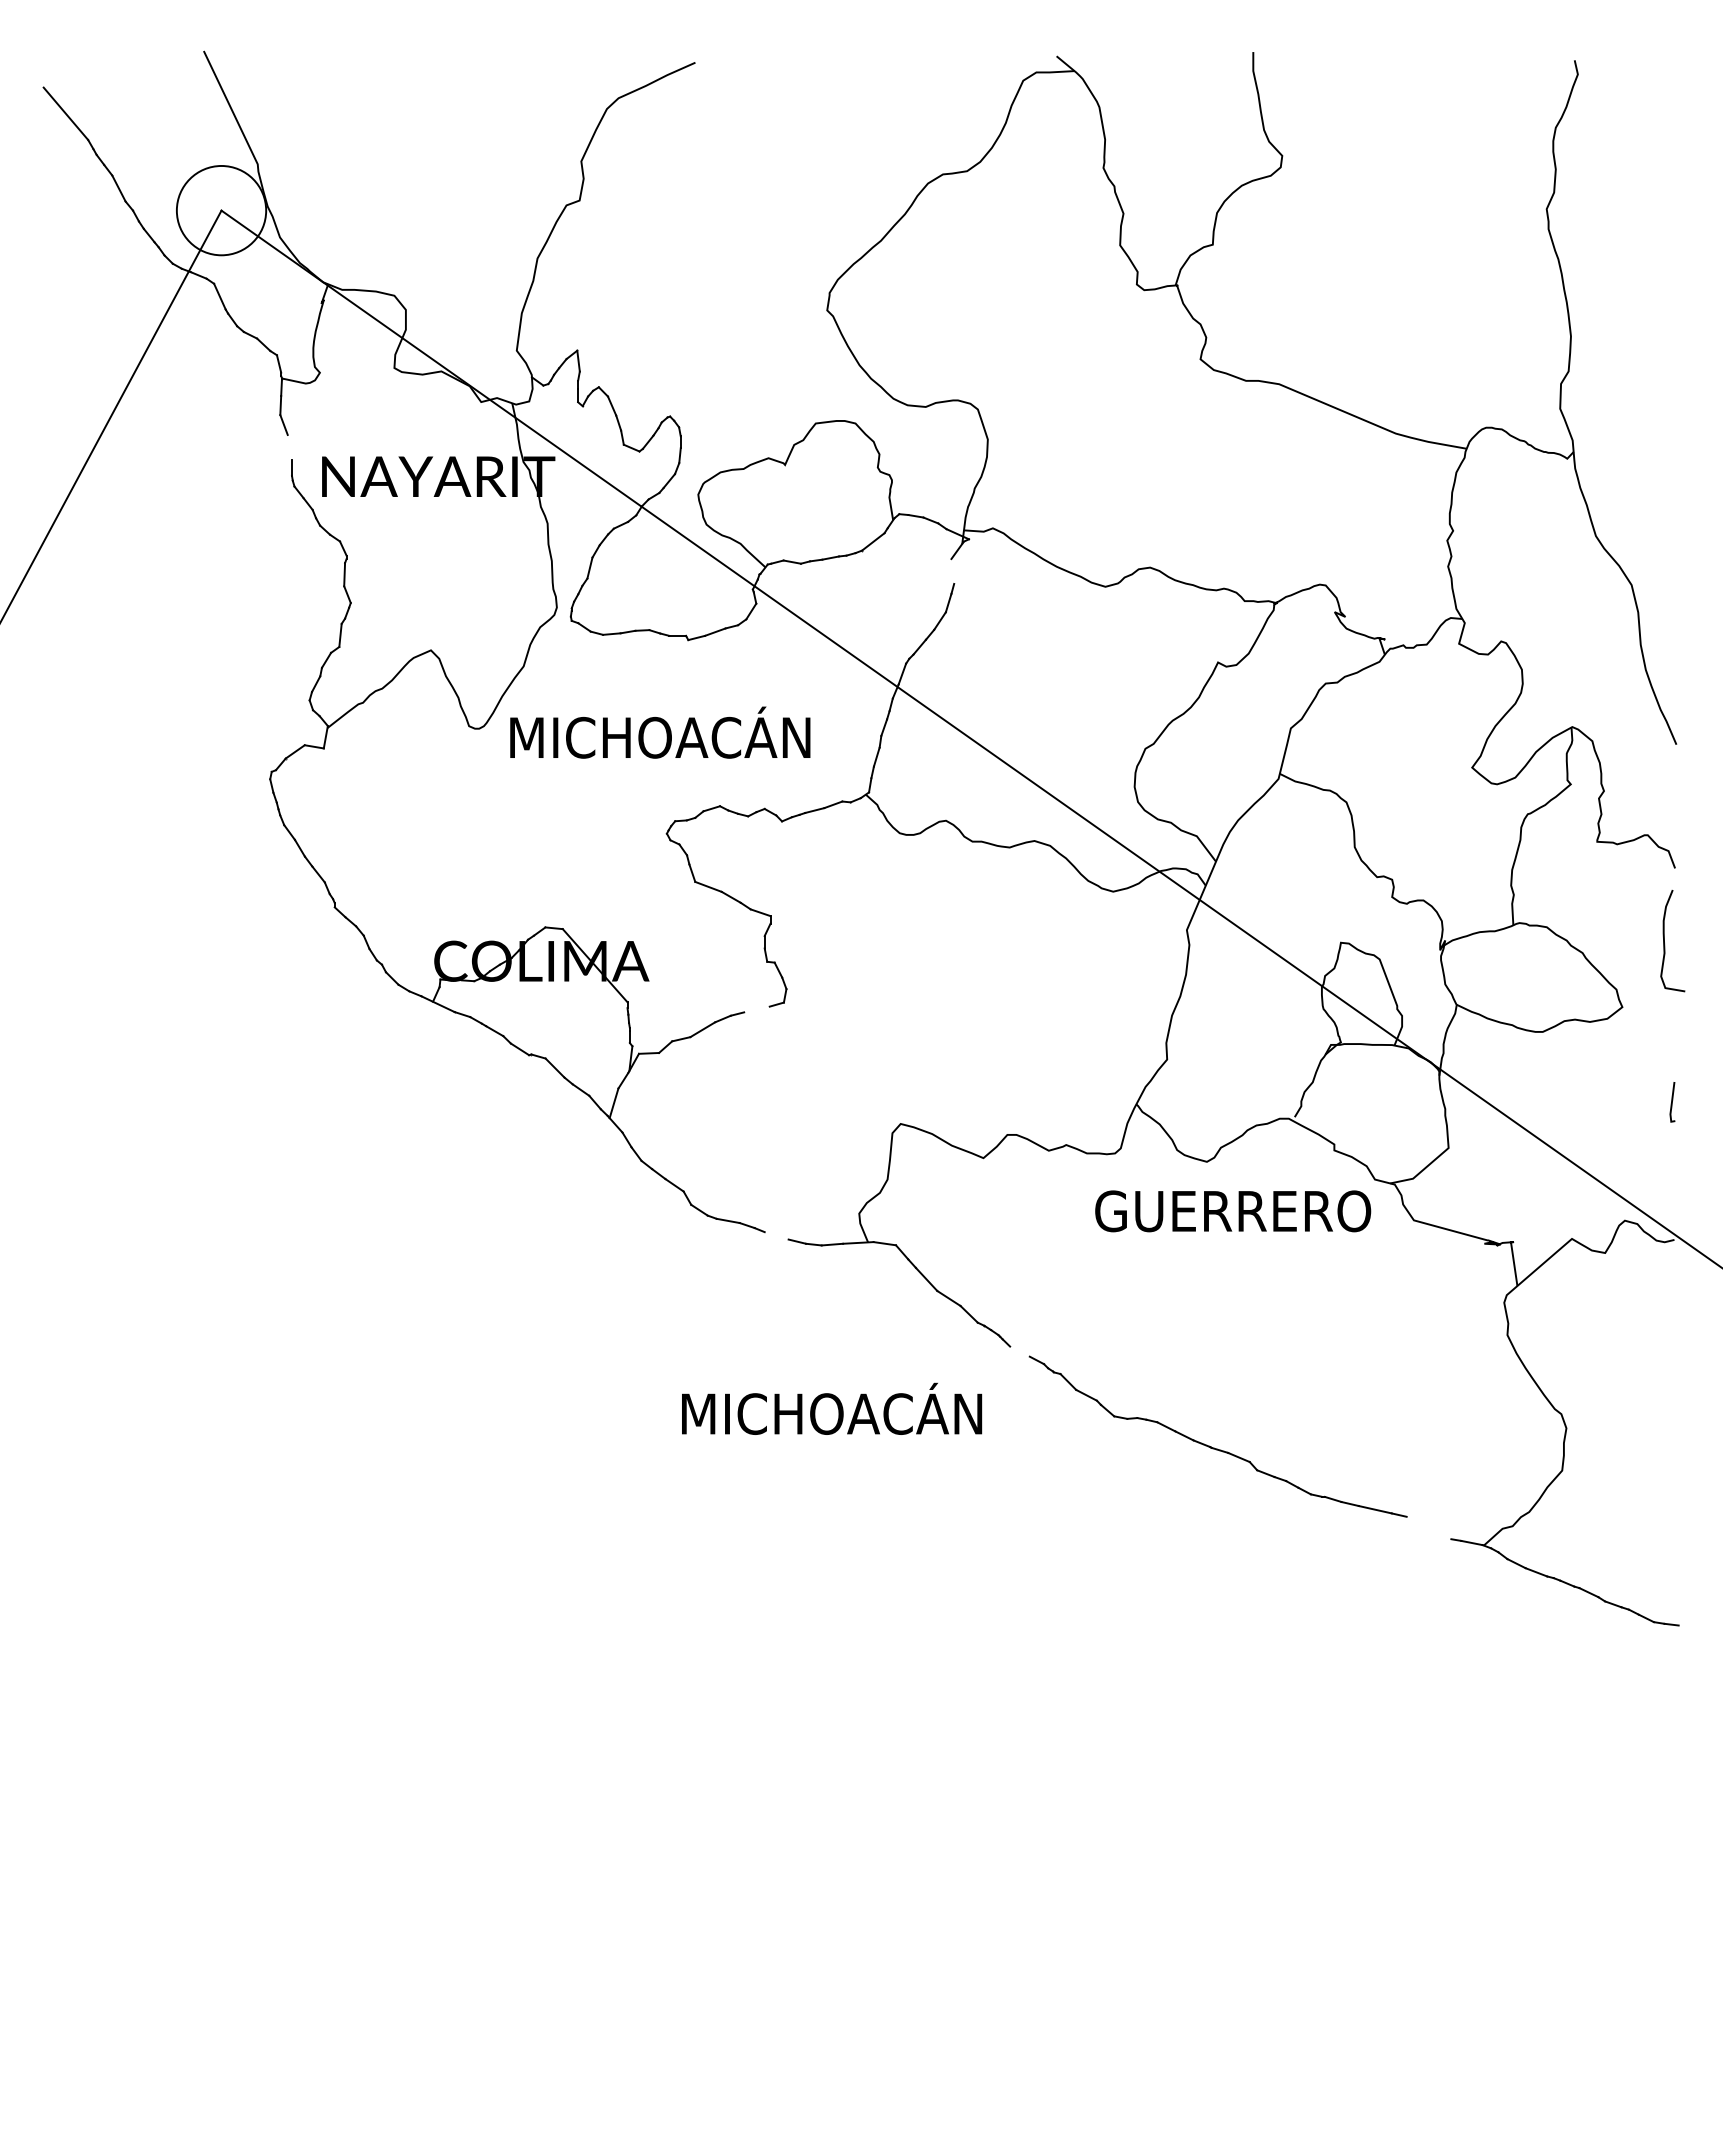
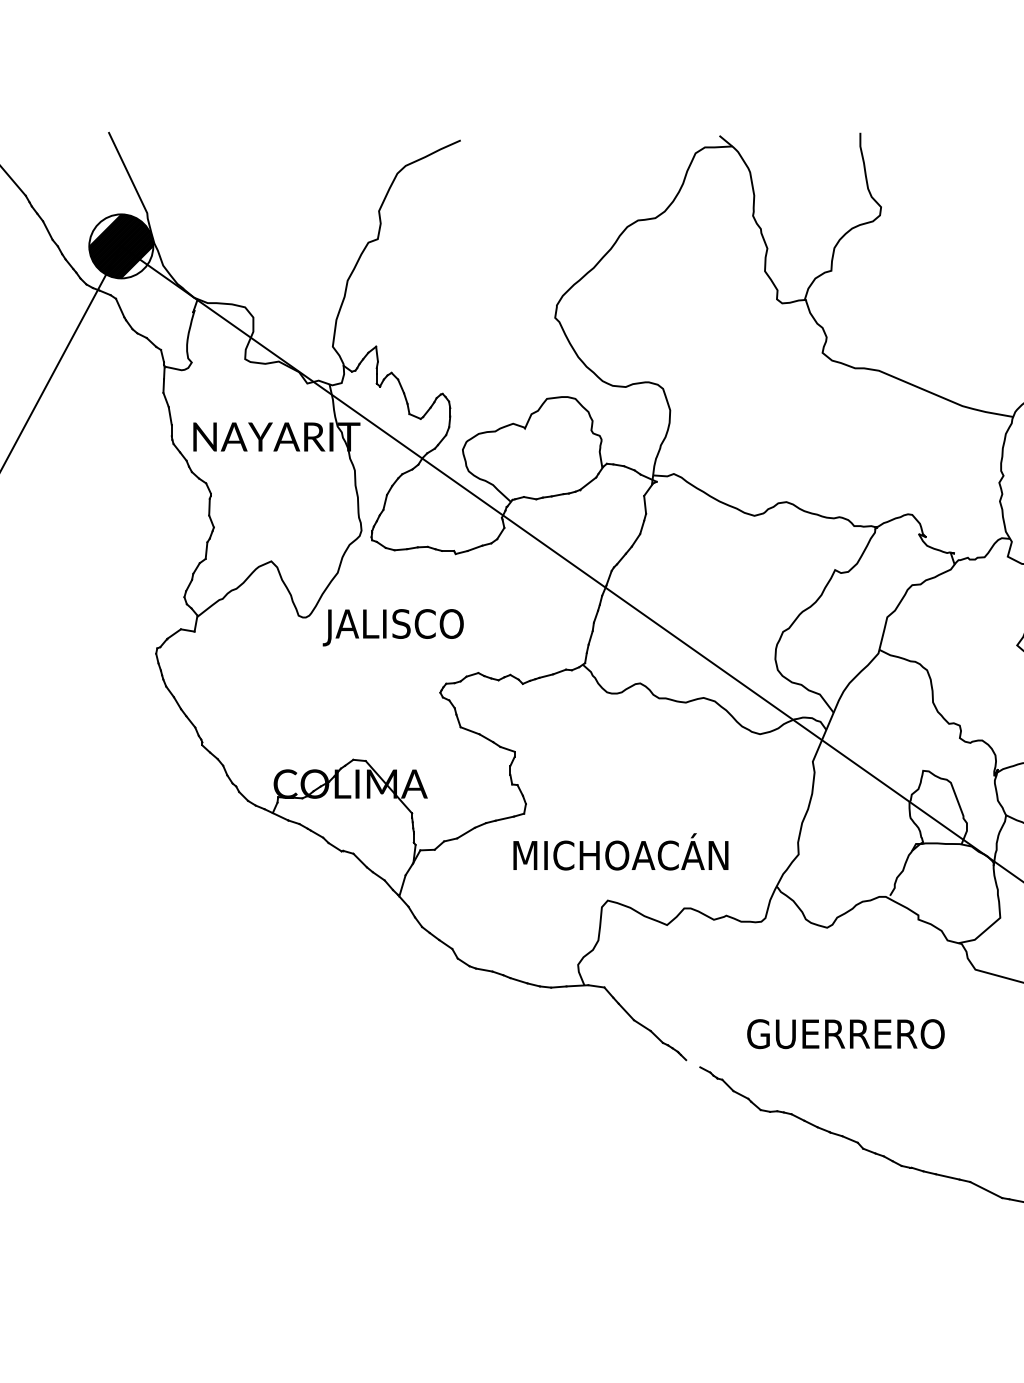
hatch: (221, 210) -> (121, 246), added
line: (289, 447) -> (170, 416), added
line: (952, 571) -> (644, 504), added
text: (656, 737) -> (432, 623), MICHOACÁN -> JALISCO
line: (756, 1009) -> (504, 818), added
text: (1233, 1211) -> (846, 1034), moved
line: (776, 1235) -> (518, 980), added
text: (832, 1408) -> (621, 851), moved
line: (1428, 1527) -> (985, 1189), added

